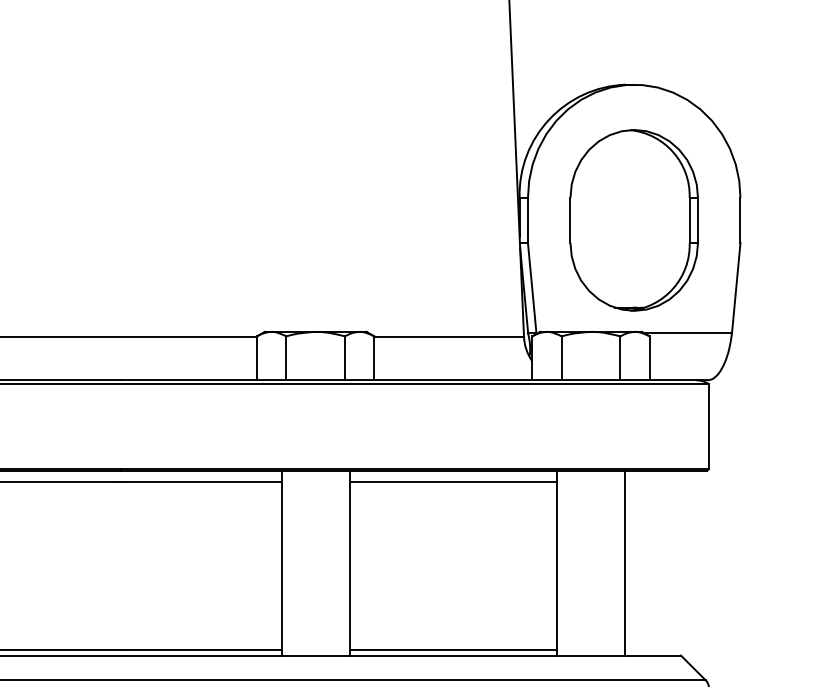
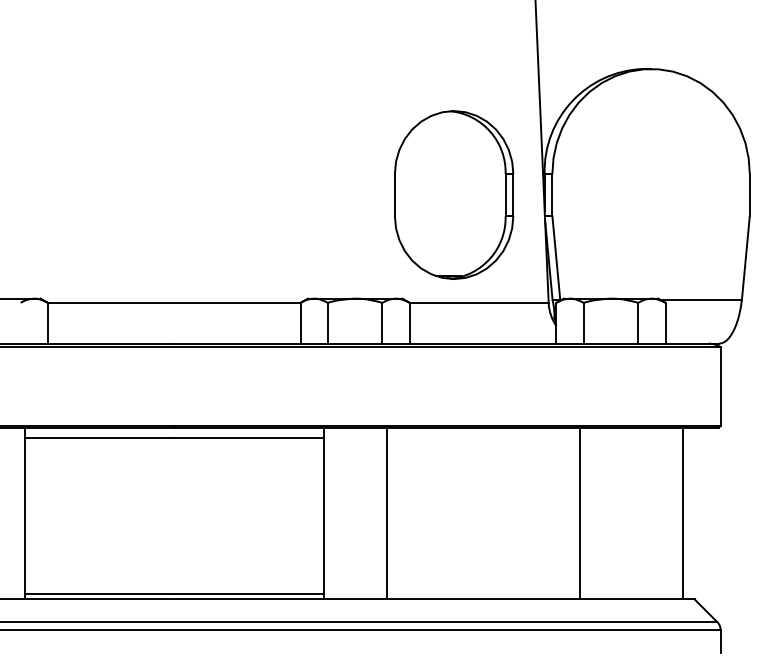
part: (634, 219) -> (454, 194), moved
line: (452, 482) -> (482, 438), removed
line: (624, 563) -> (682, 513), moved
line: (452, 650) -> (482, 594), removed

